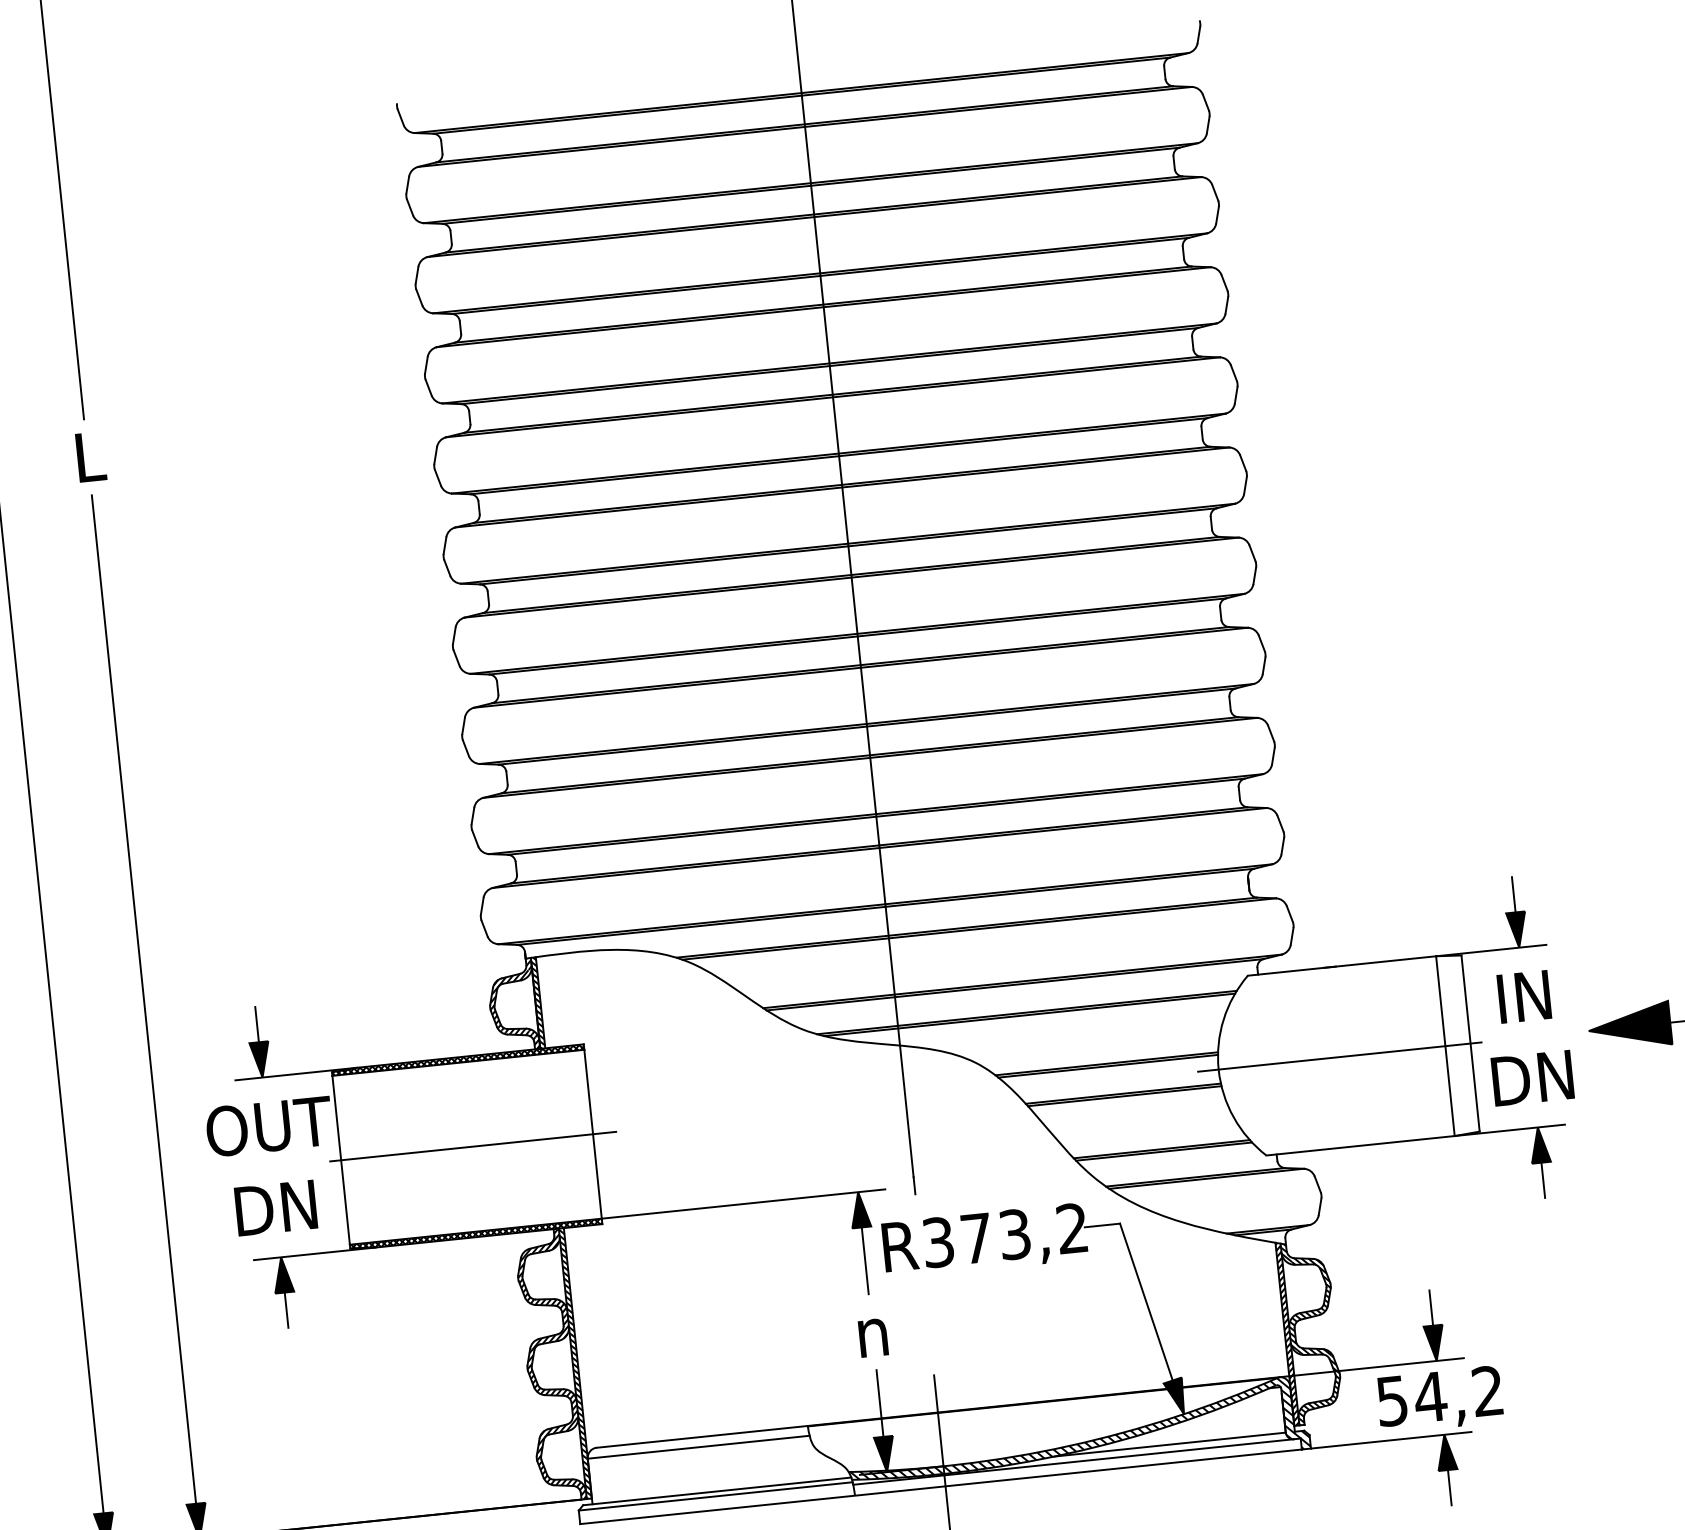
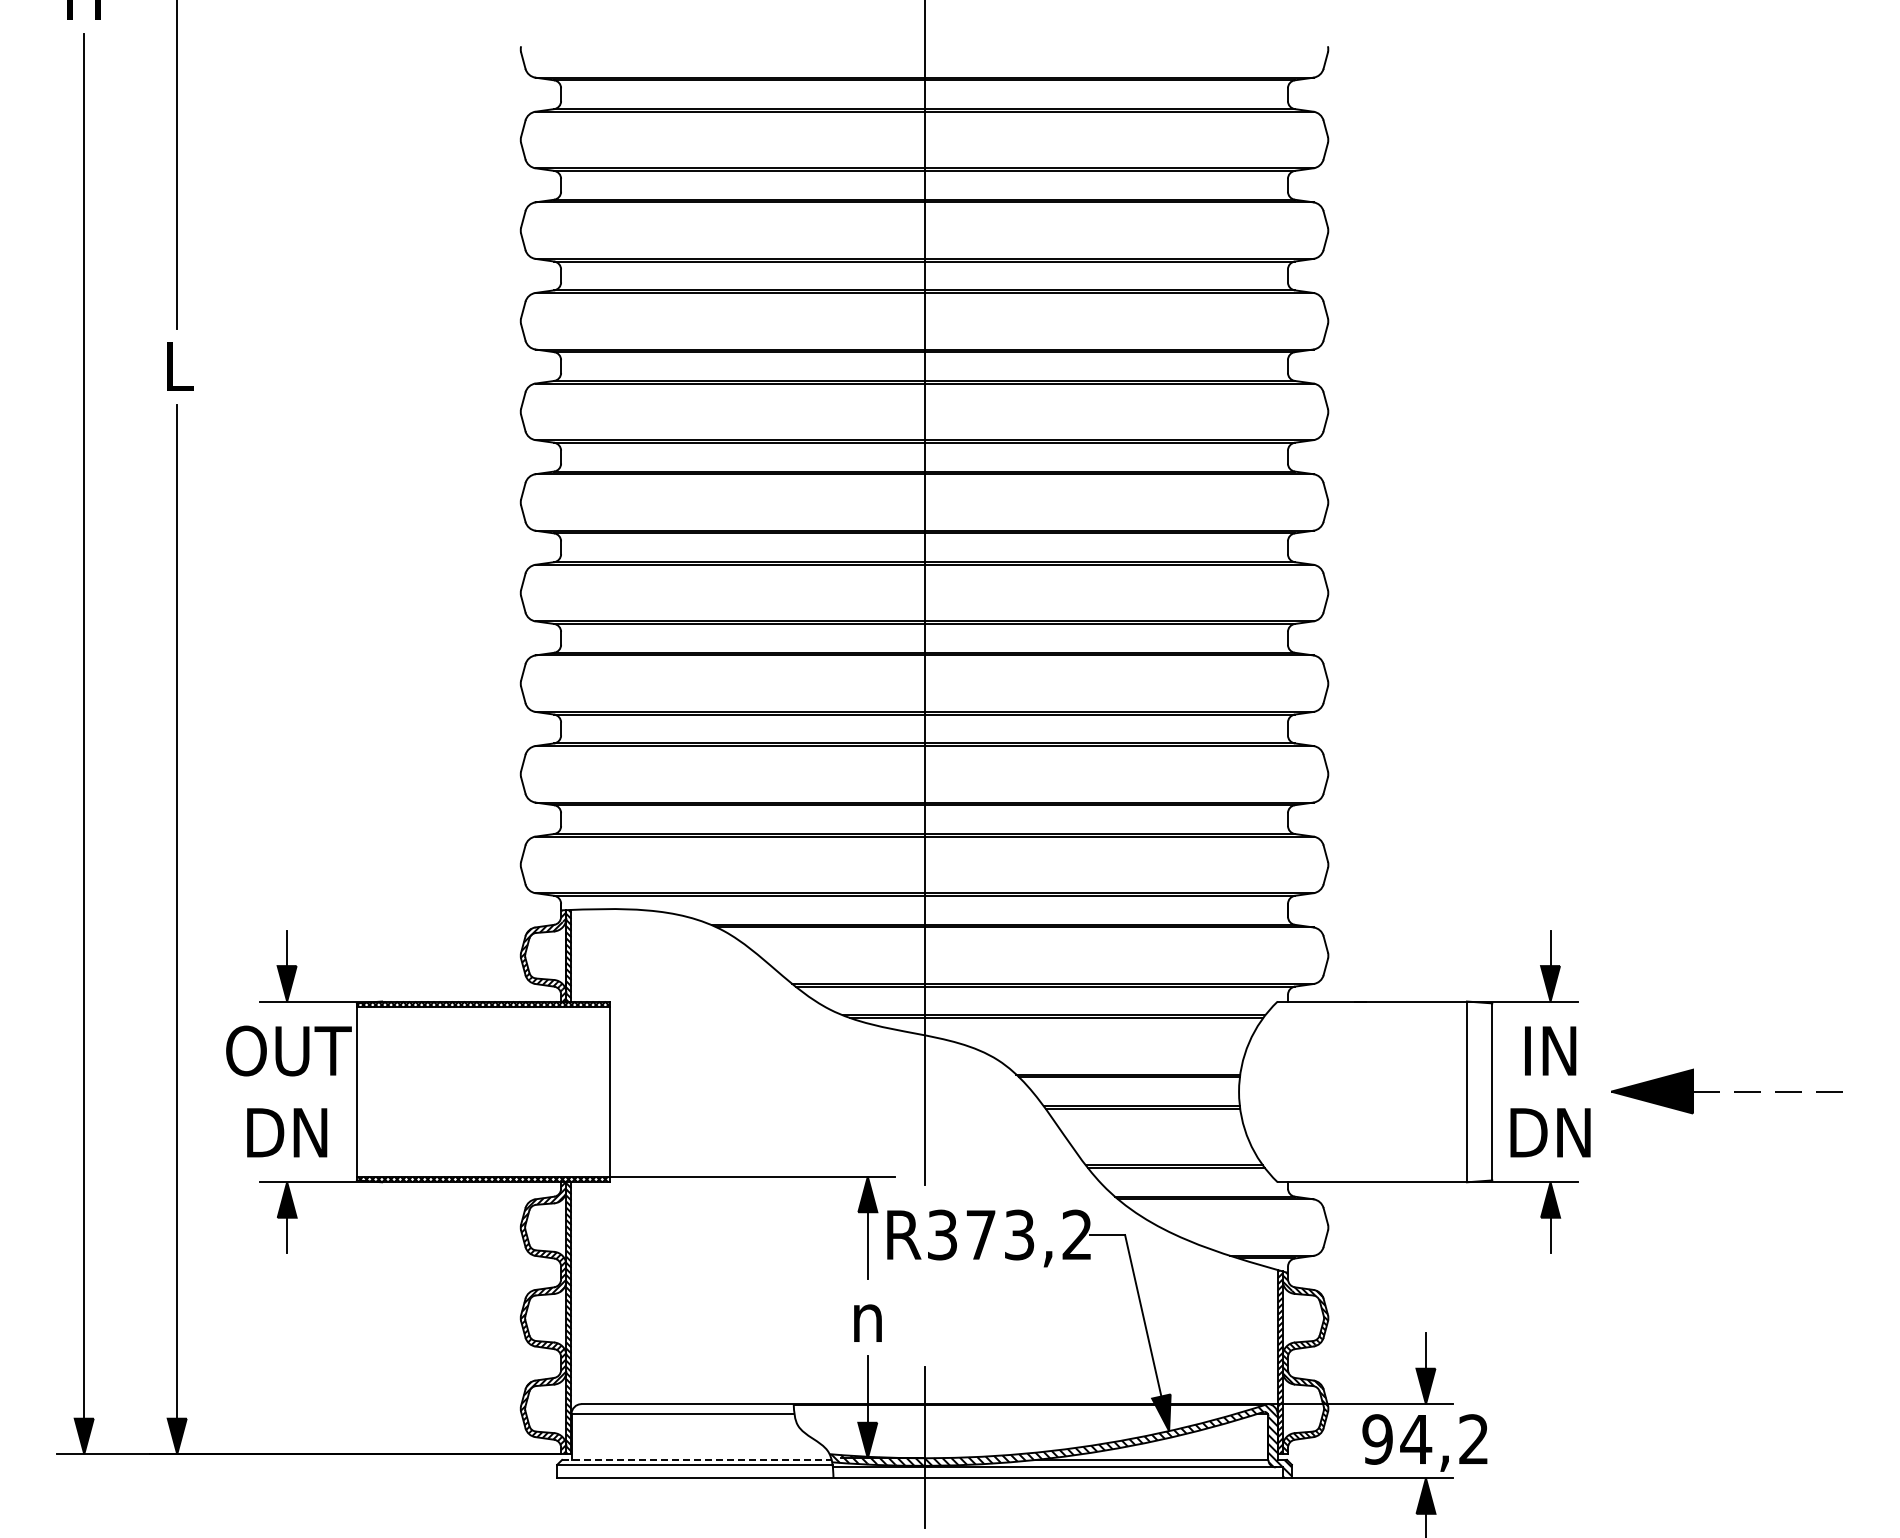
line: (1339, 1056) -> (1360, 1091), removed
line: (473, 1146) -> (489, 1091), removed
text: (1392, 1401) -> (1377, 1439), 54,2 -> 94,2
line: (716, 1490) -> (696, 1459), solid -> dashed

